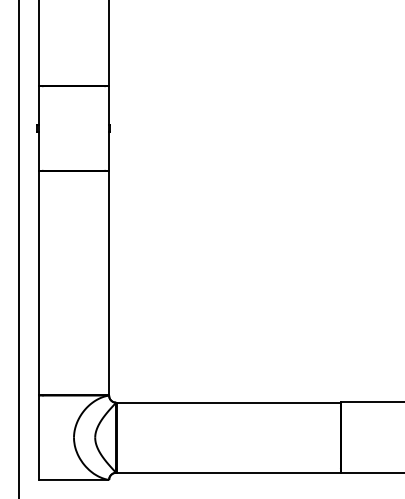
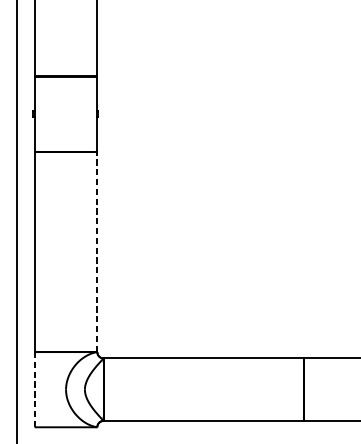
line: (109, 282) -> (97, 251), solid -> dashed
line: (38, 438) -> (34, 390), solid -> dashed

